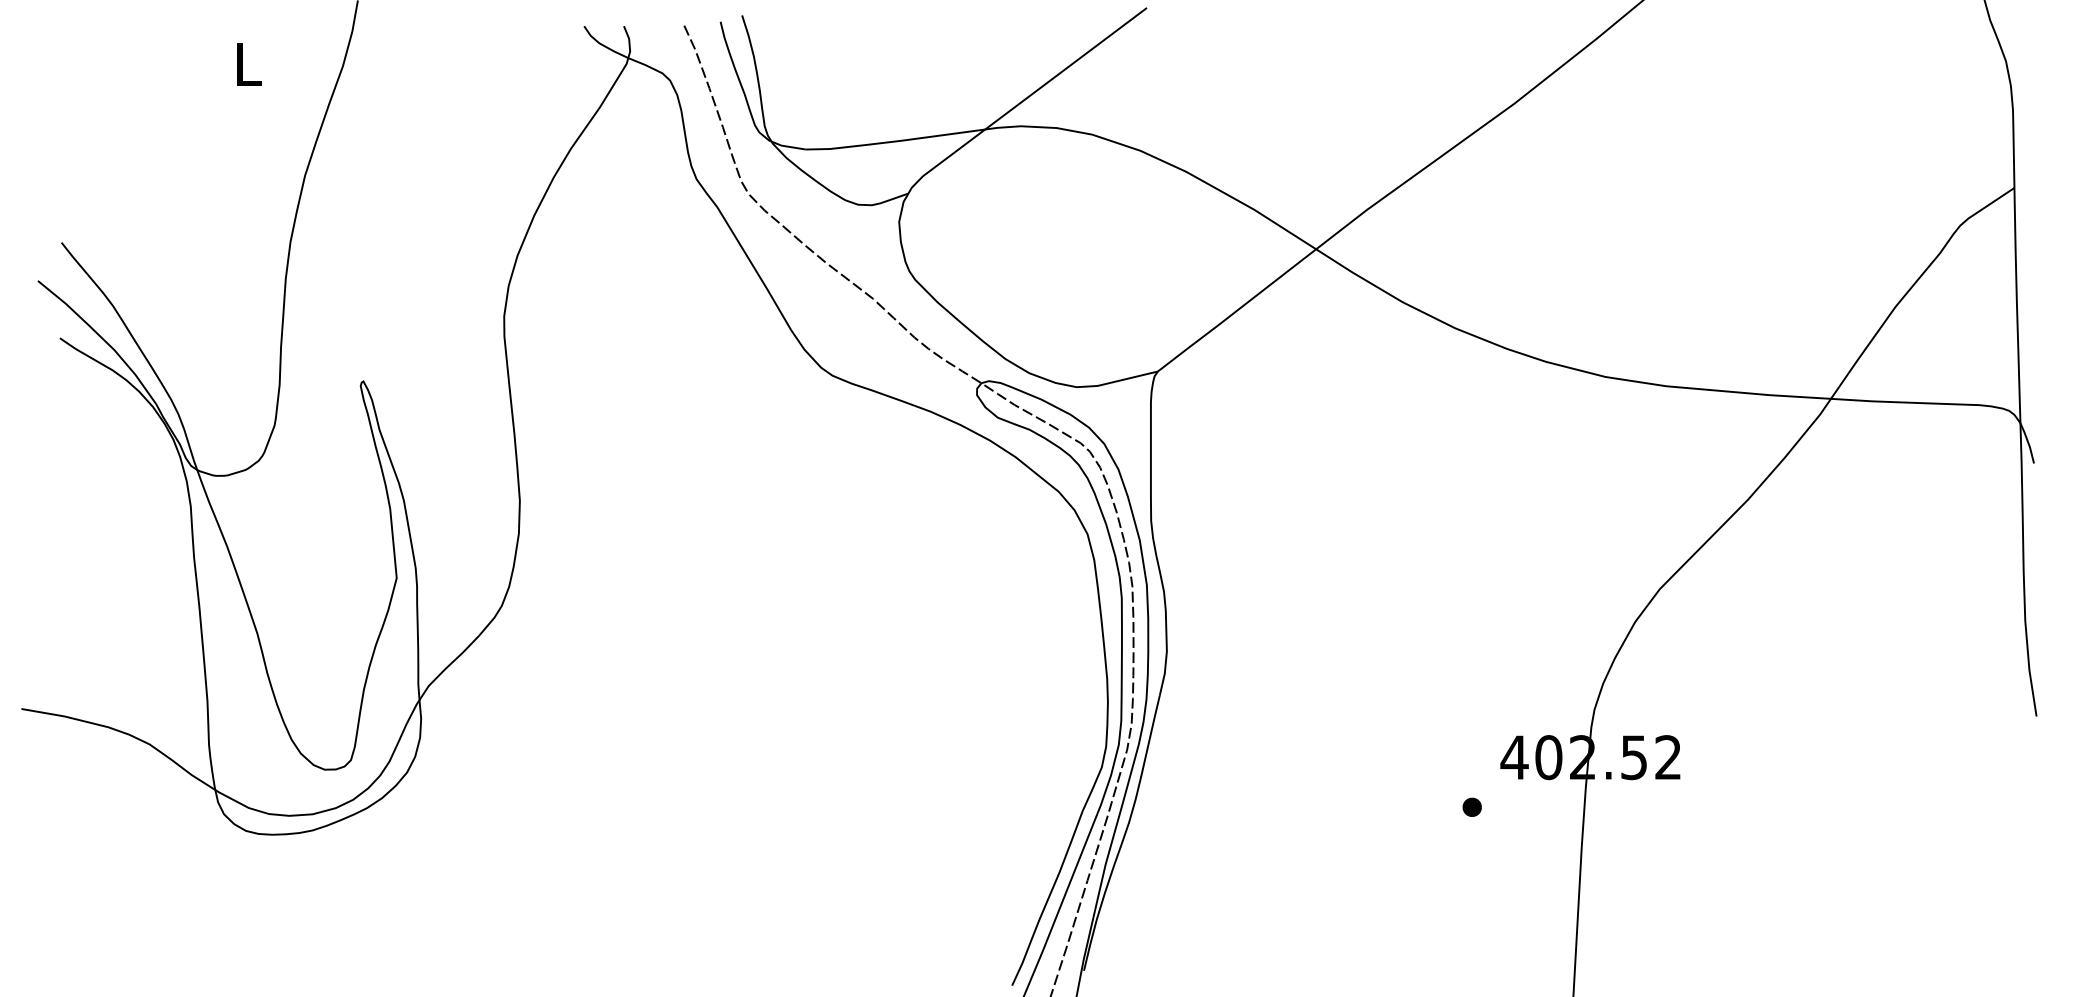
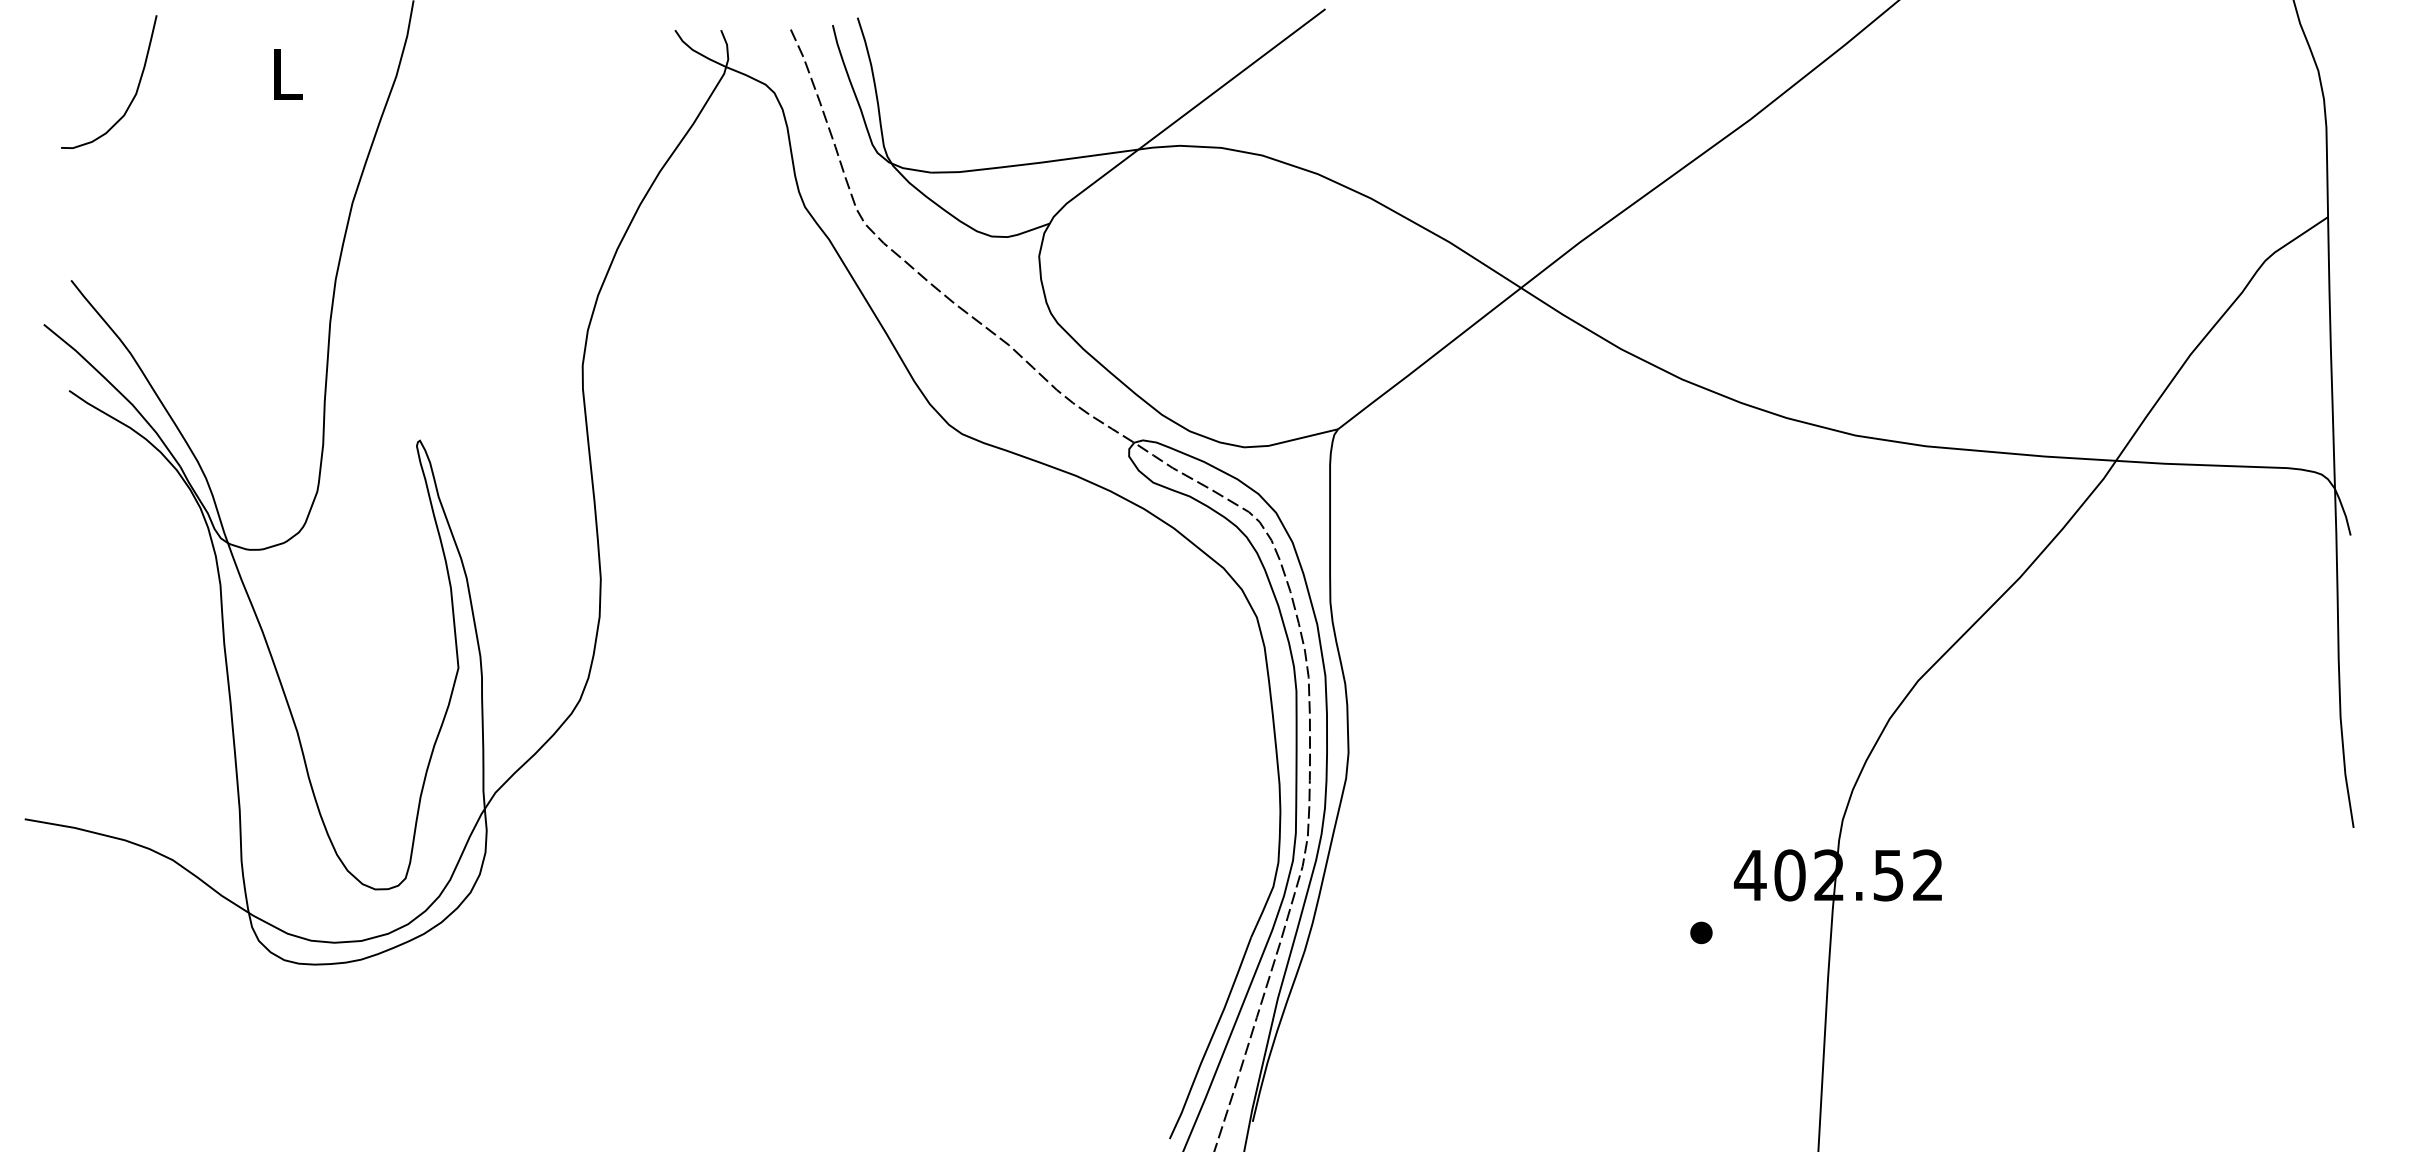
curve: (117, 78) -> (135, 90), added

